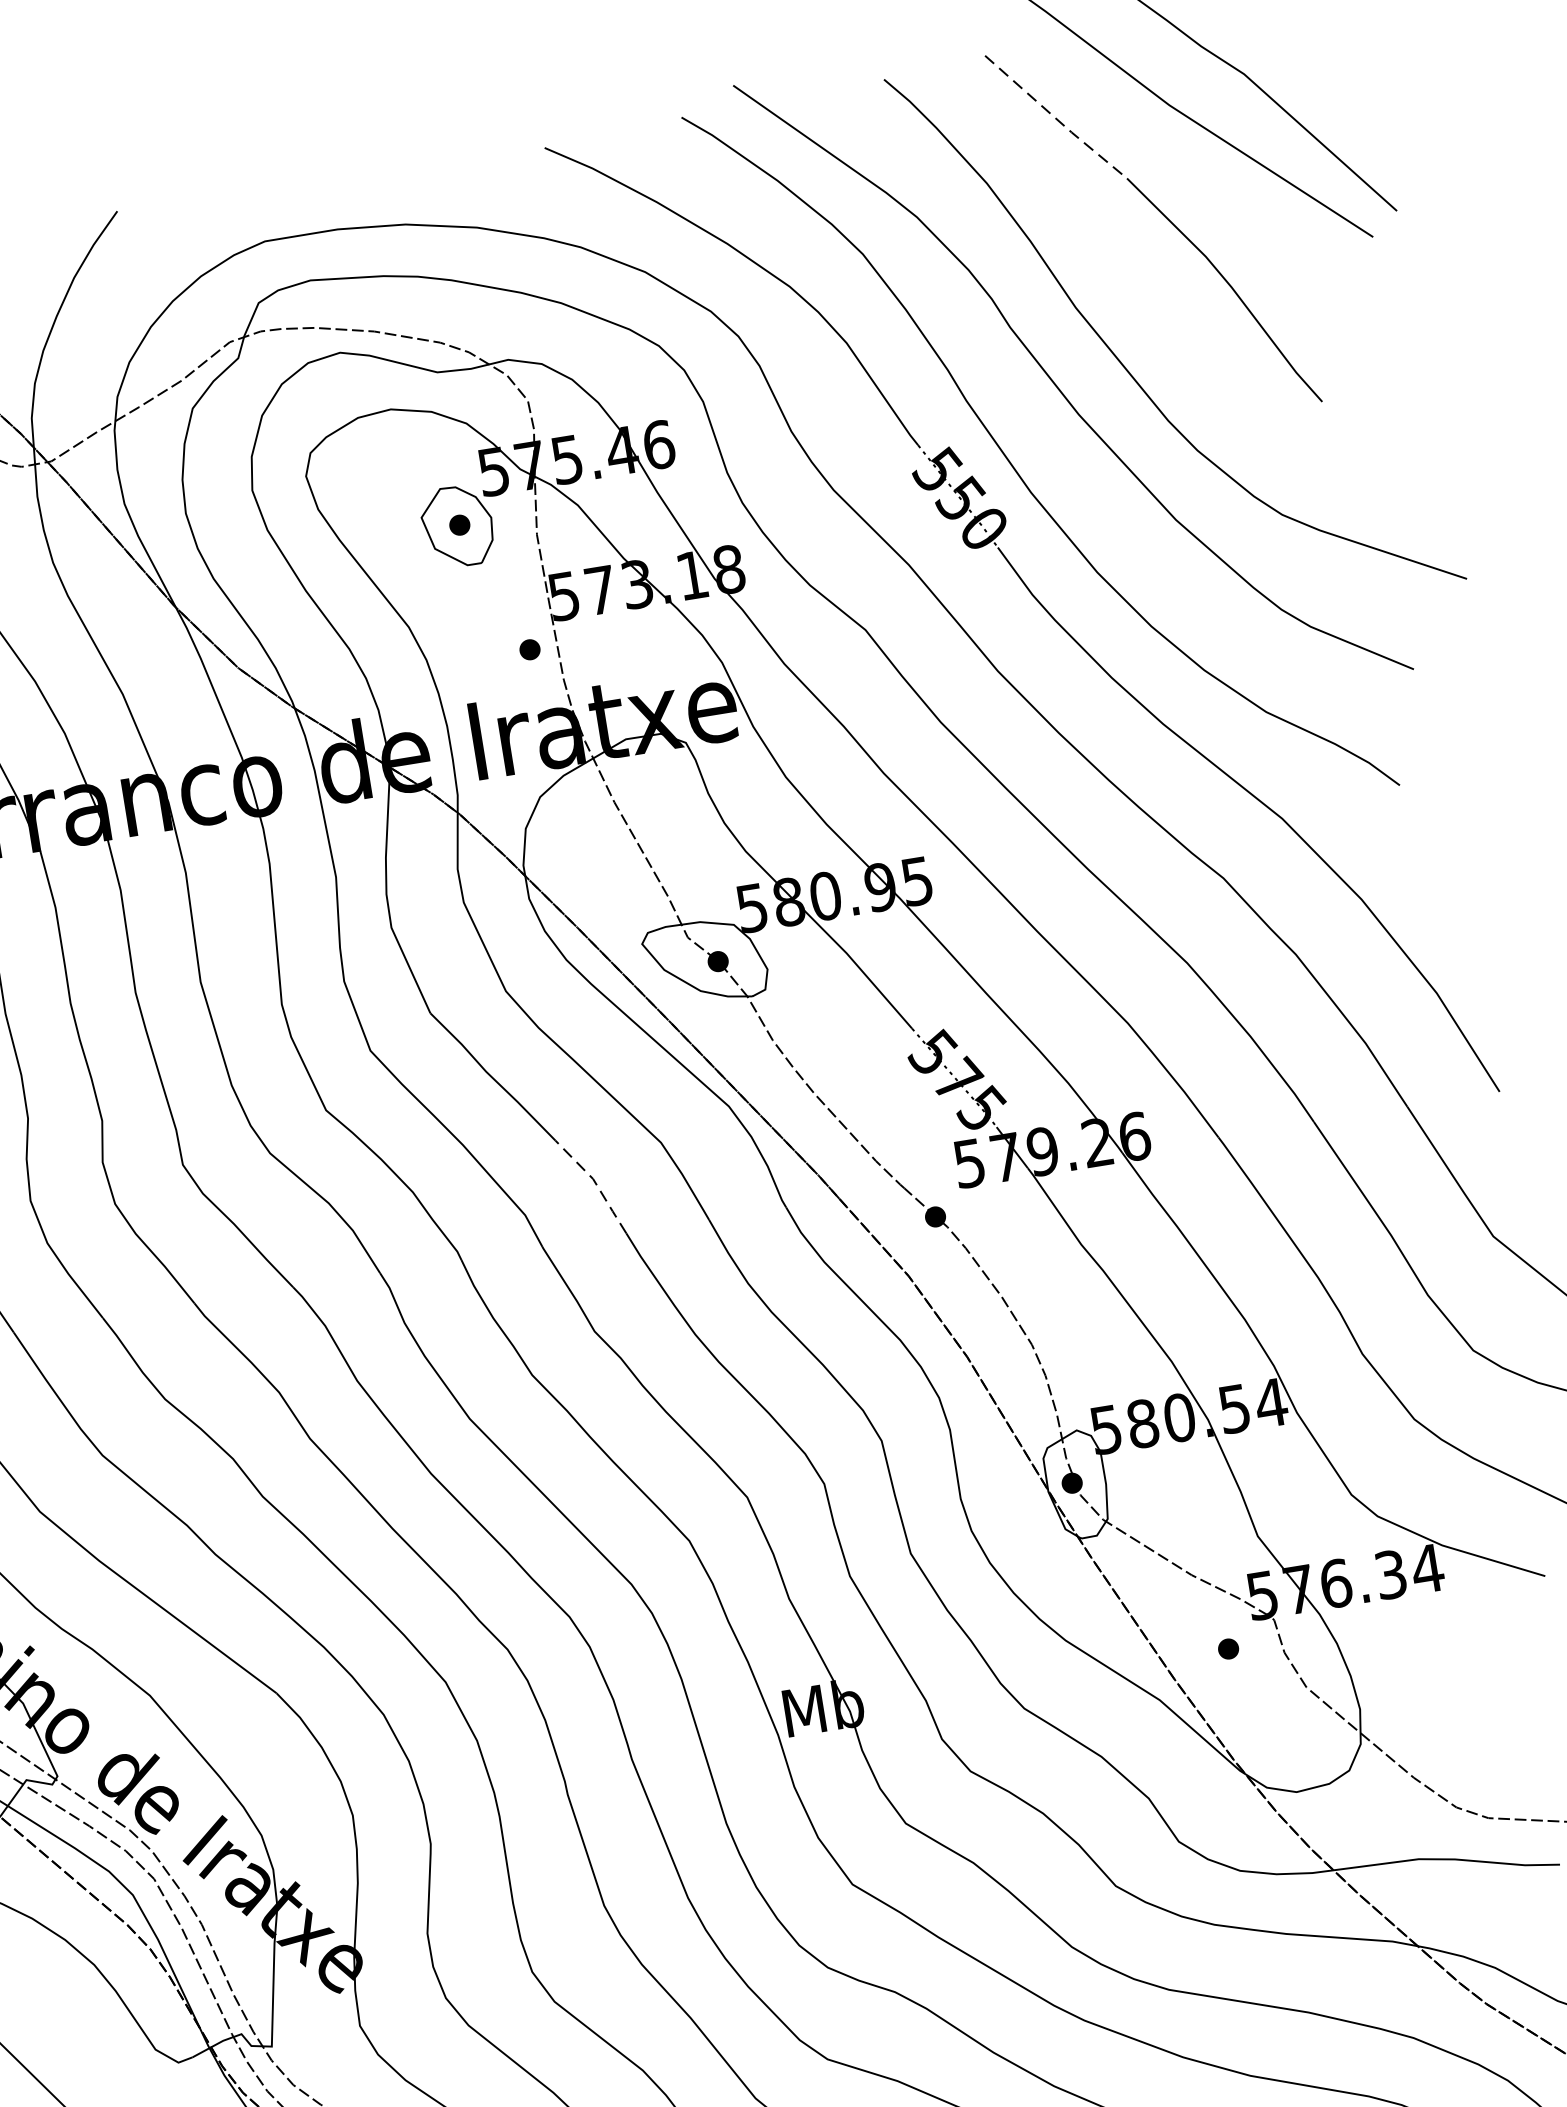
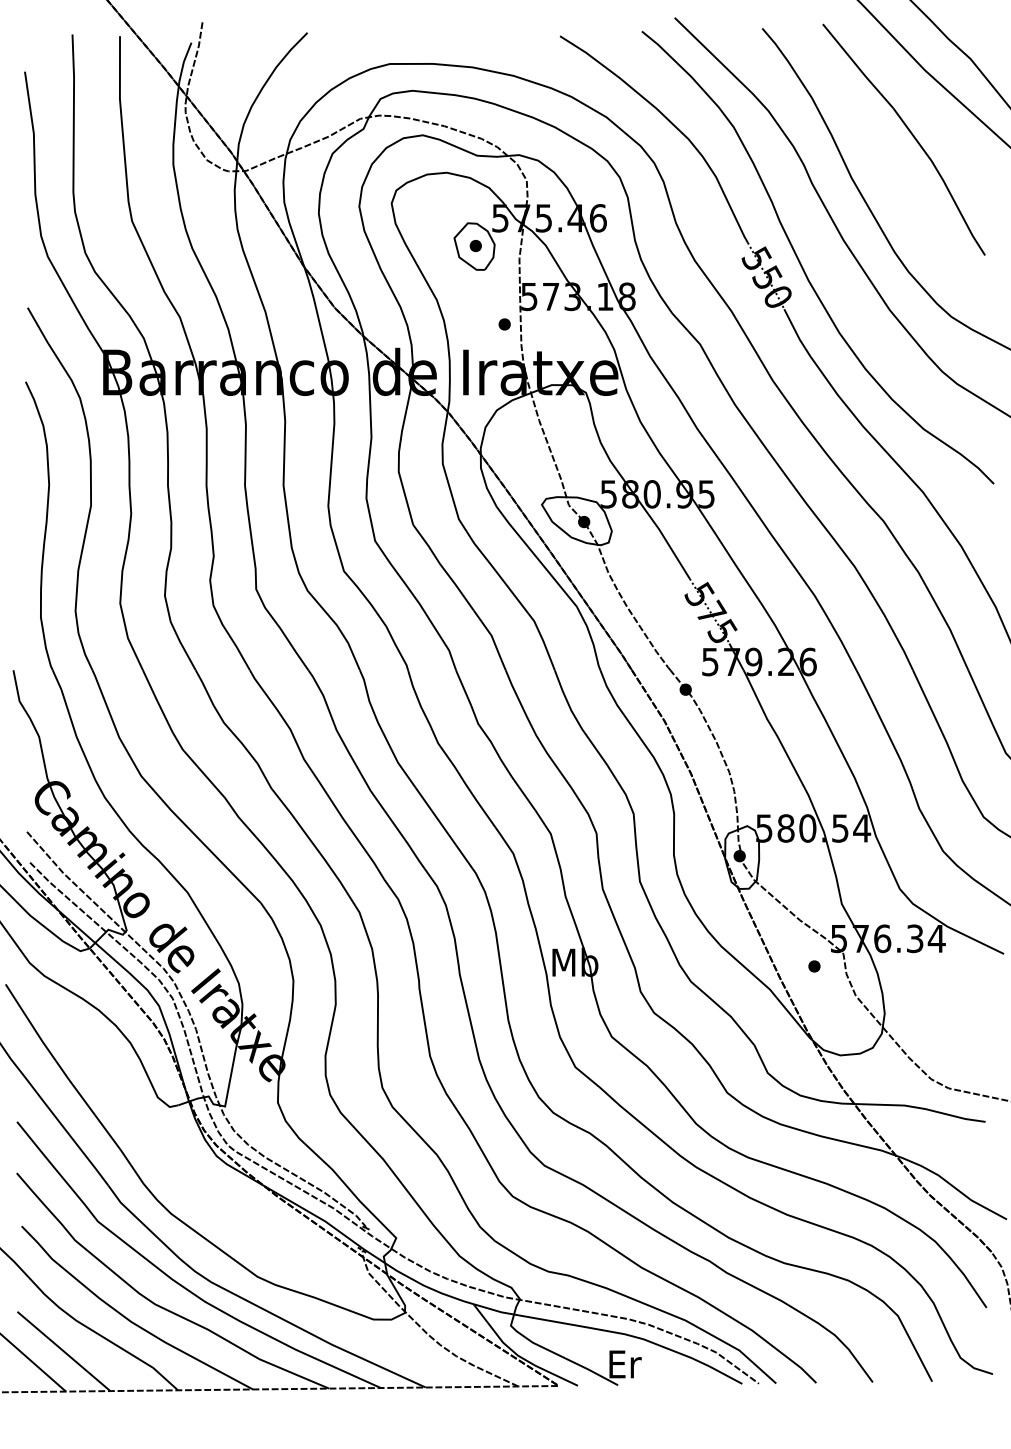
line: (1057, 119) -> (858, 67), dashed -> solid
line: (595, 1183) -> (492, 638), dashed -> solid

